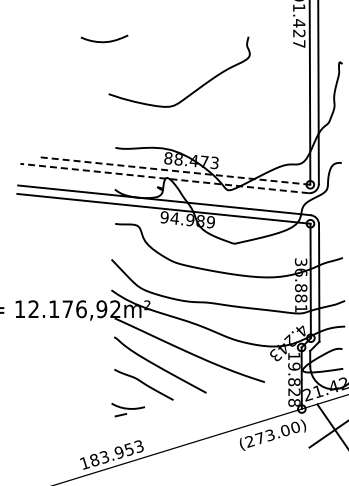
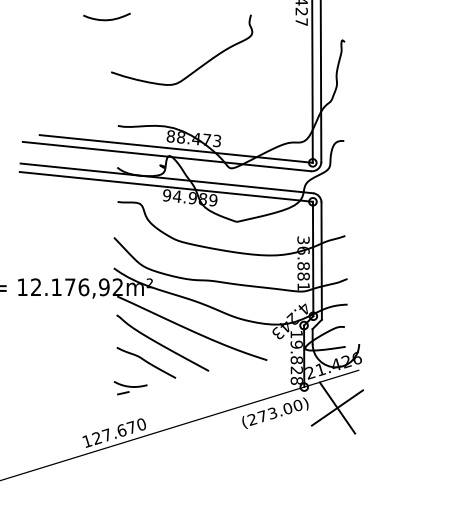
line: (173, 170) -> (175, 148), dashed -> solid
line: (164, 178) -> (166, 156), dashed -> solid
text: (117, 453) -> (119, 431), 183.953 -> 127.670

